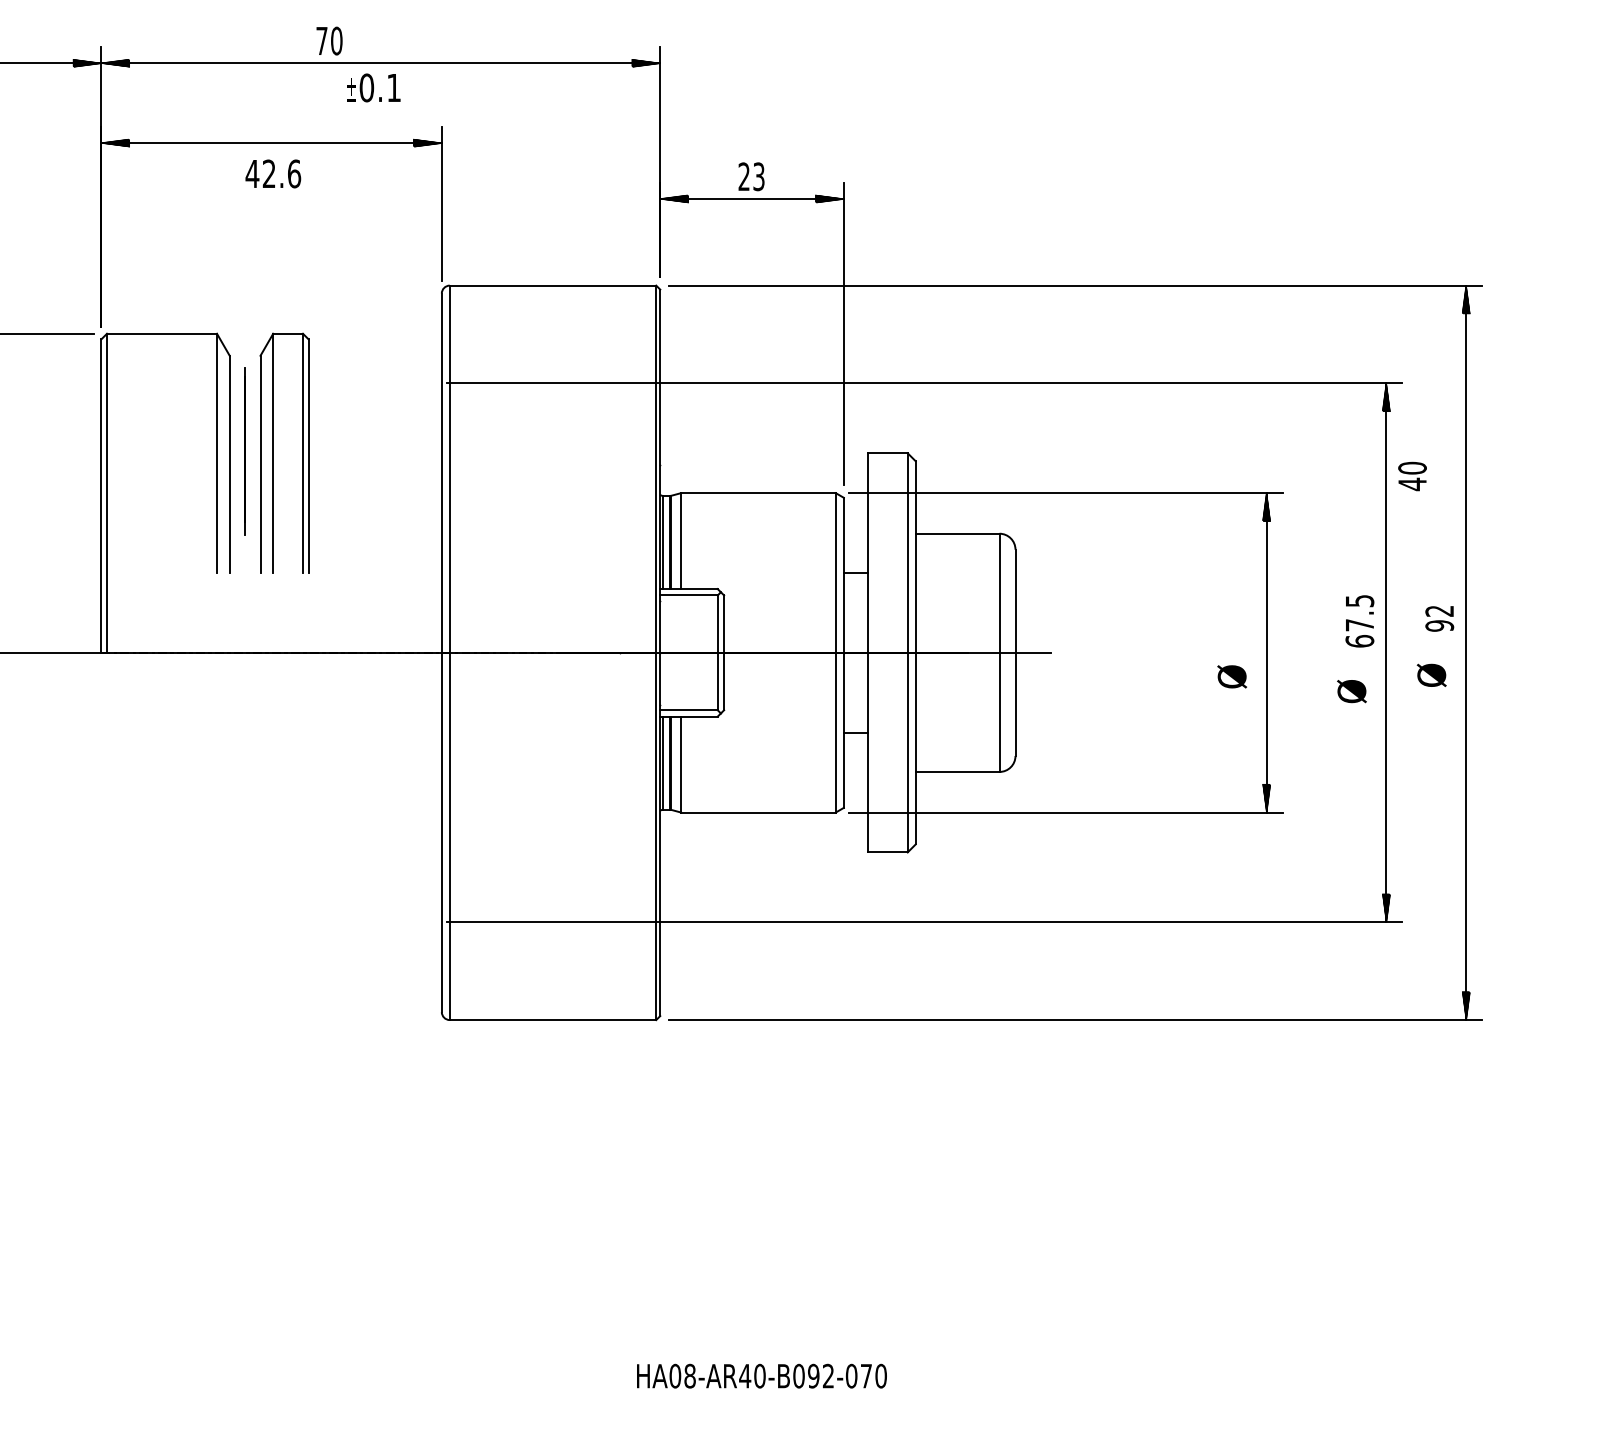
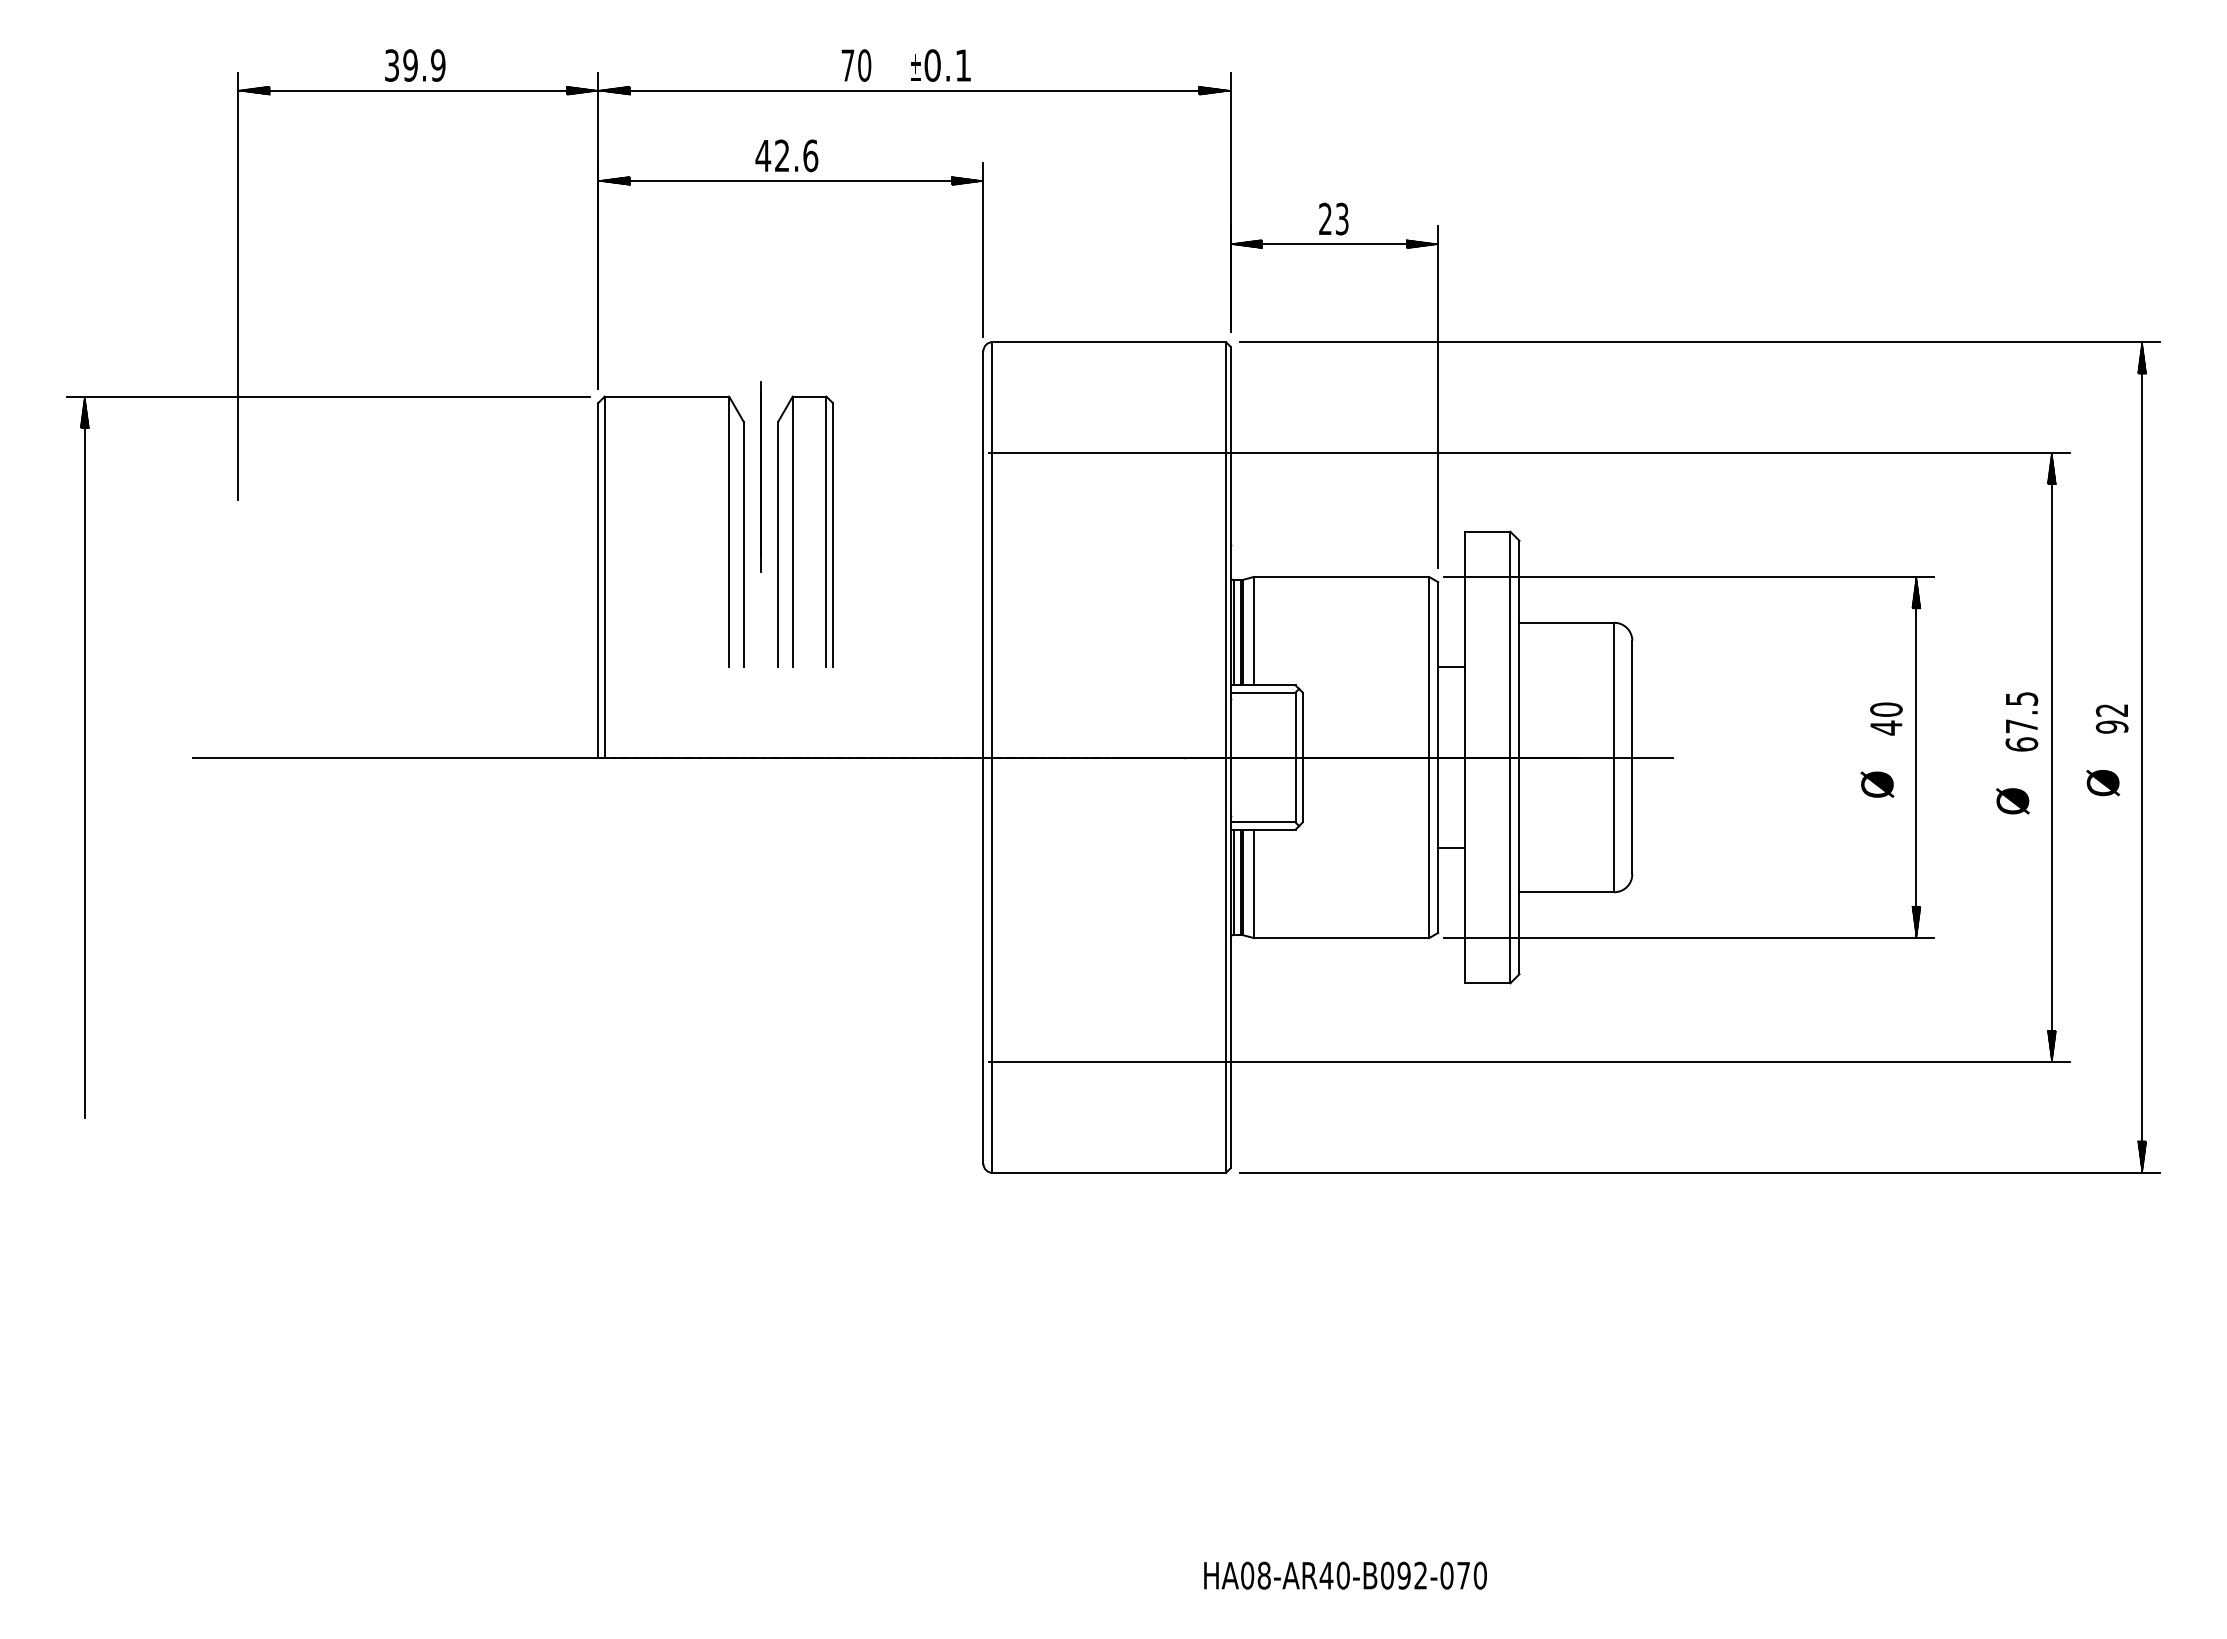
text: (373, 87) -> (940, 65), moved
text: (272, 173) -> (786, 155), moved
line: (244, 451) -> (760, 476), moved
text: (1412, 476) -> (1886, 718), moved

